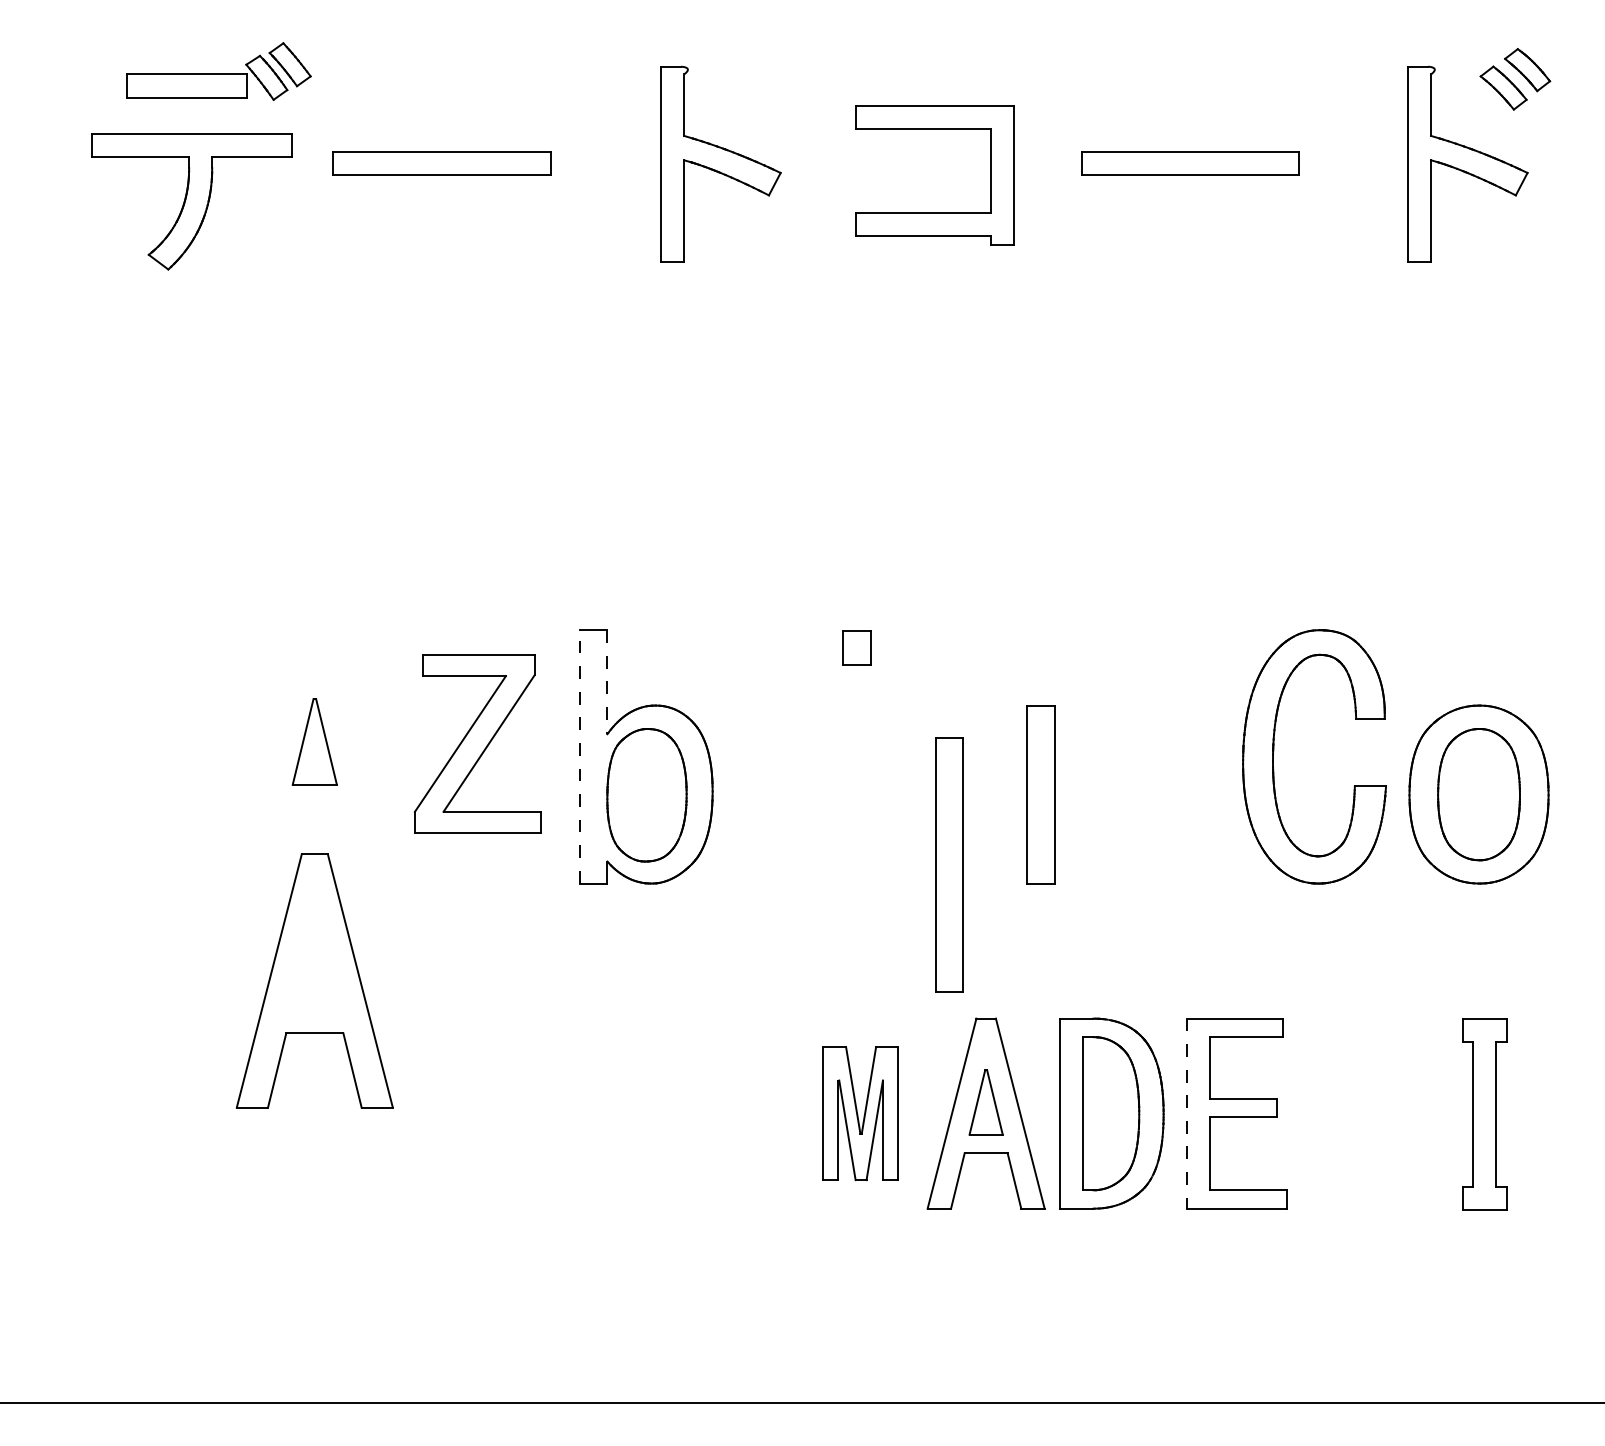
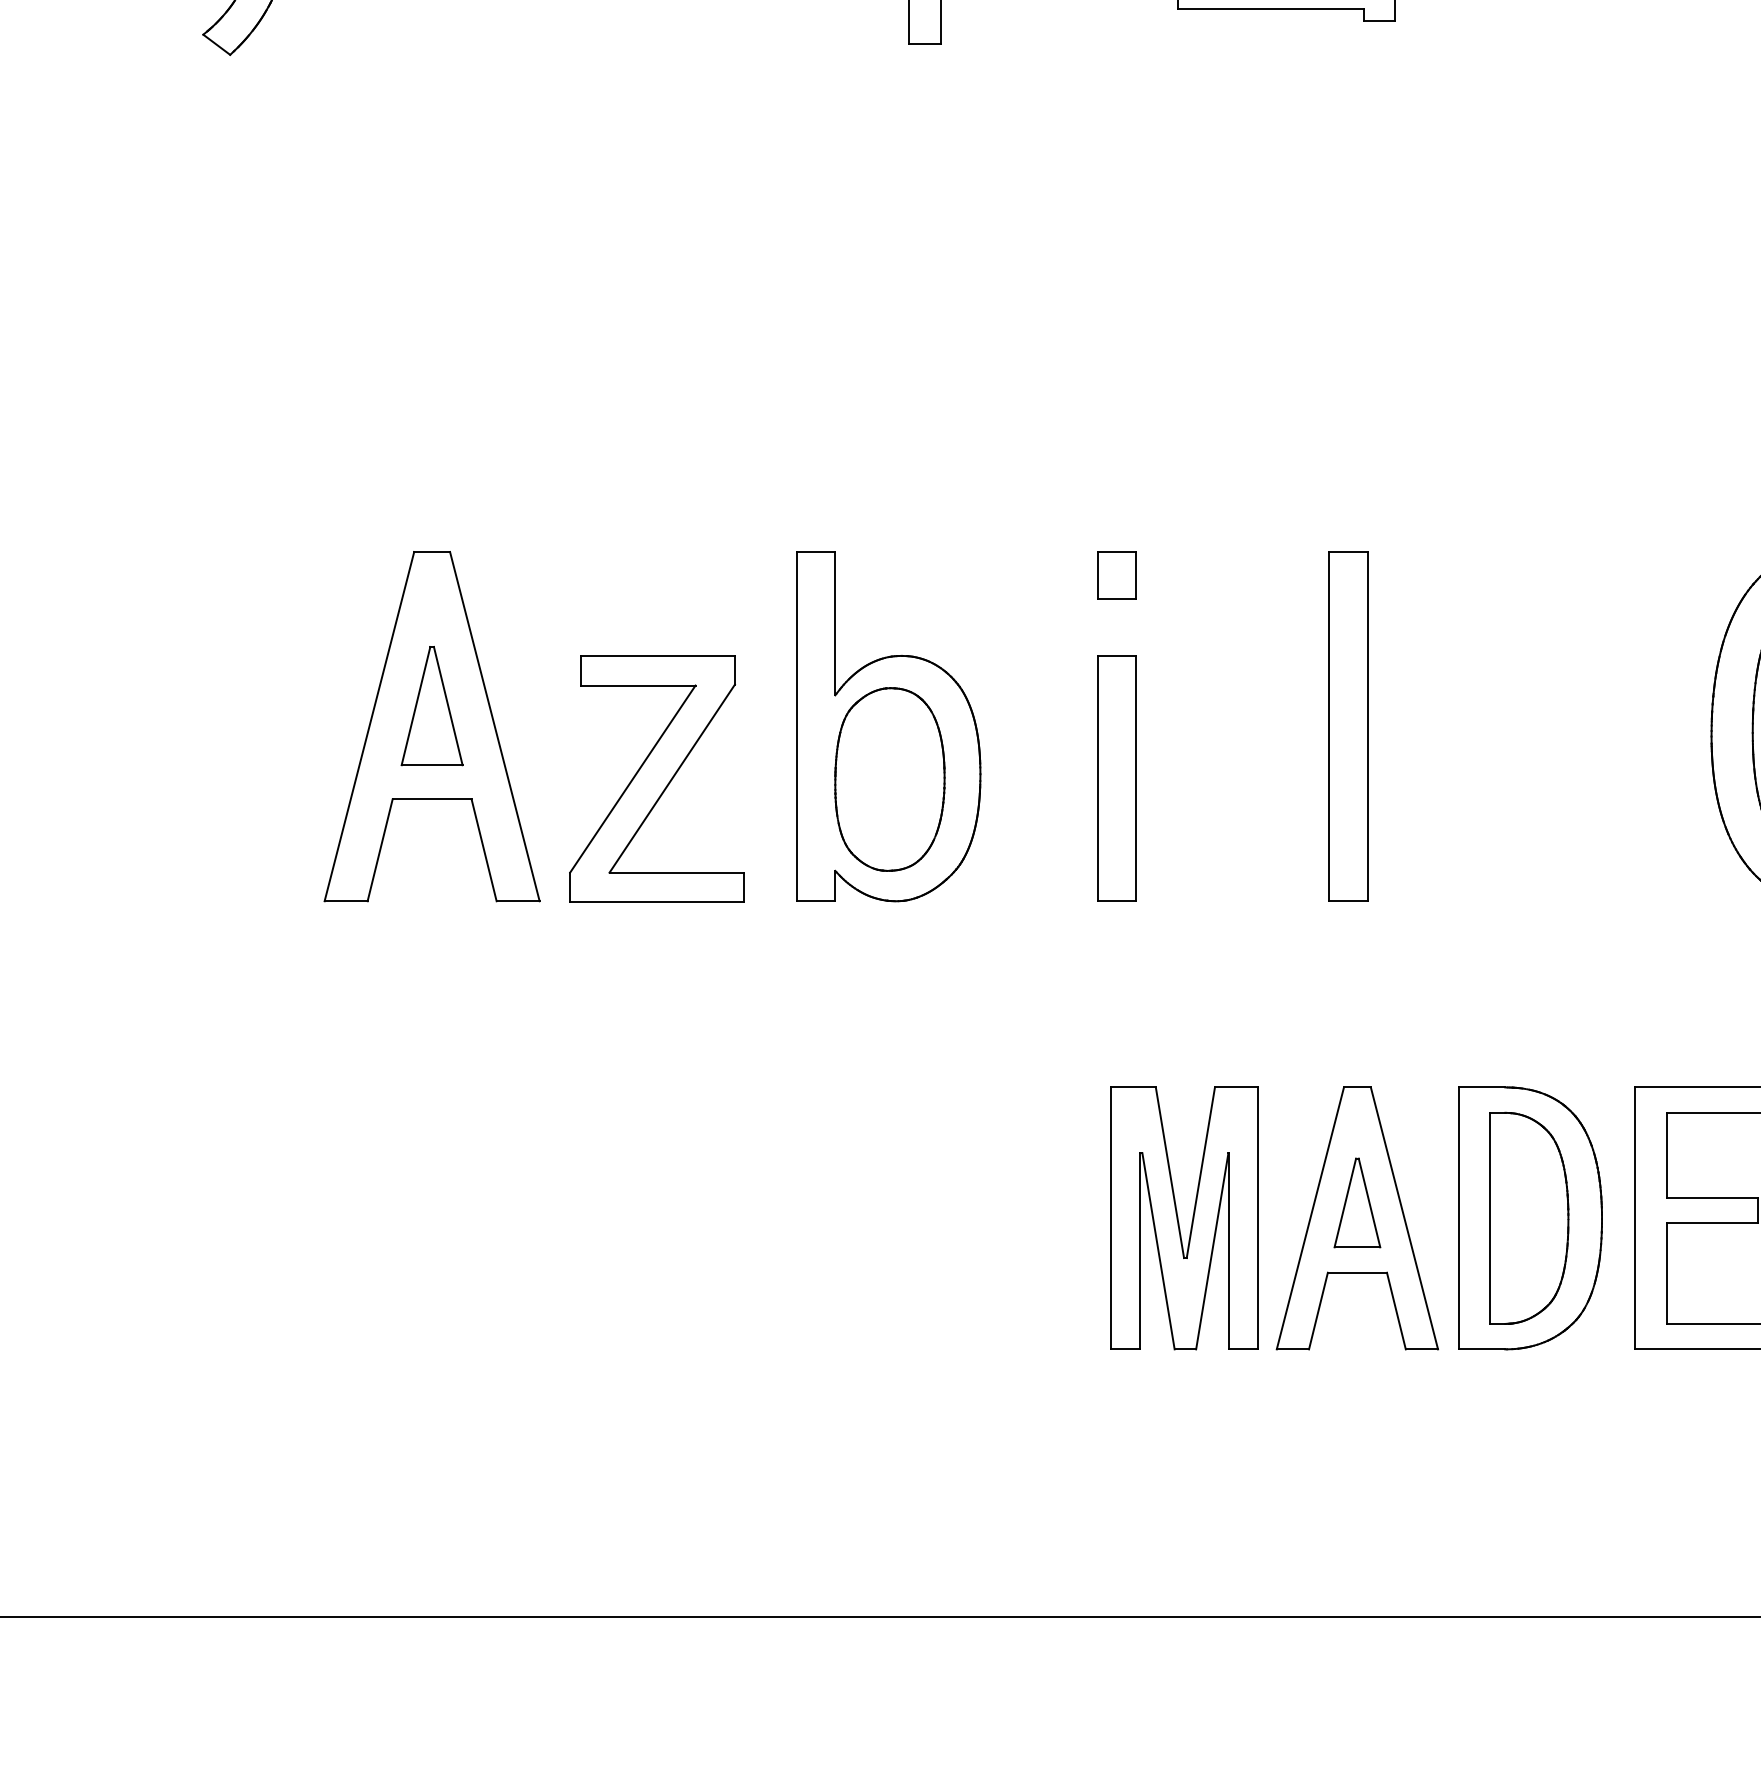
part: (856, 647) -> (1116, 574), moved
line: (607, 682) -> (835, 624), dashed -> solid
part: (477, 743) -> (656, 778), moved
line: (579, 756) -> (796, 726), dashed -> solid
part: (1040, 794) -> (1116, 778), moved
part: (949, 864) -> (1348, 726), moved
part: (314, 980) -> (431, 726), moved
part: (860, 1113) -> (1184, 1218), size x1.43
line: (1187, 1114) -> (1634, 1219), dashed -> solid

